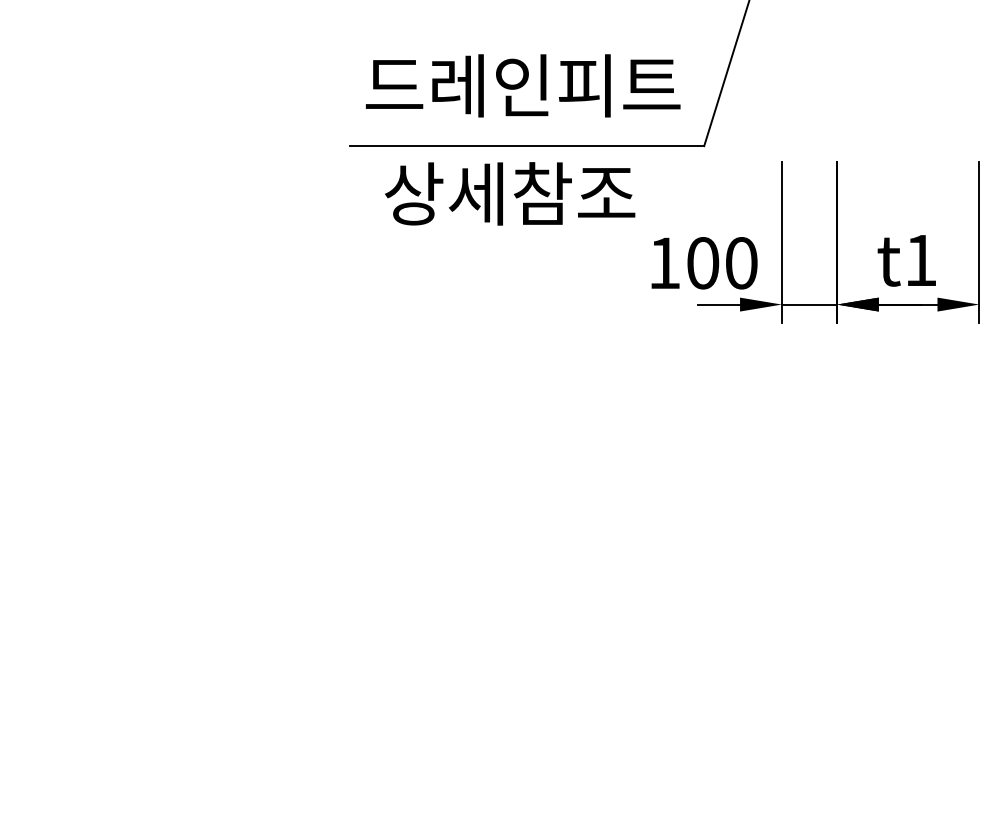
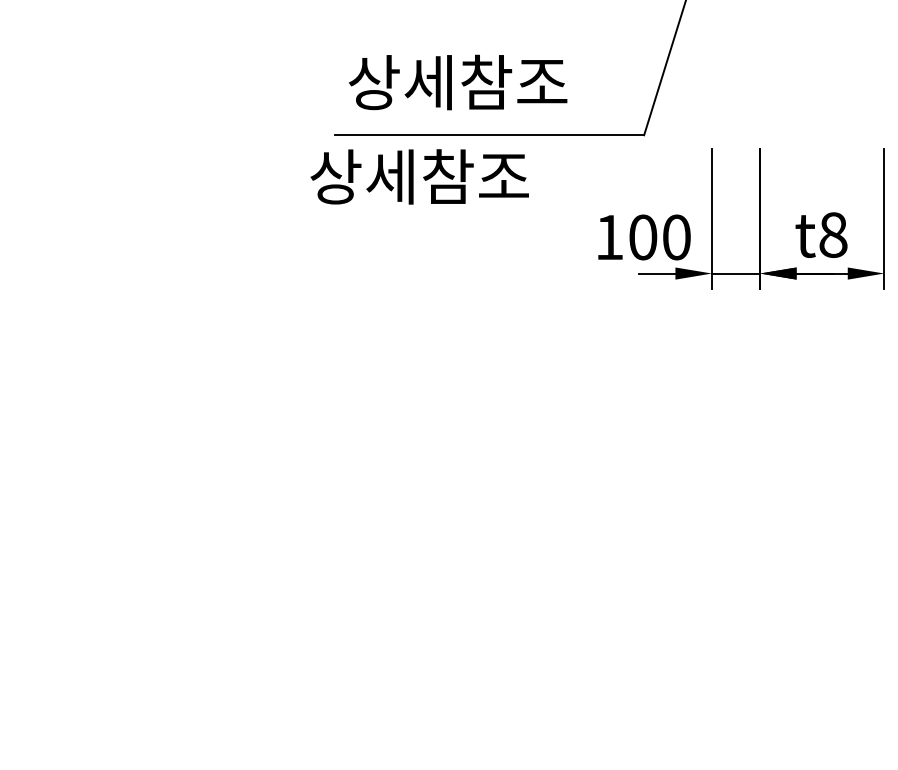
text: (522, 85) -> (485, 82), 드레인피트 -> 상세참조
text: (509, 193) -> (419, 176), moved
text: (921, 259) -> (833, 234), t1 -> t8

